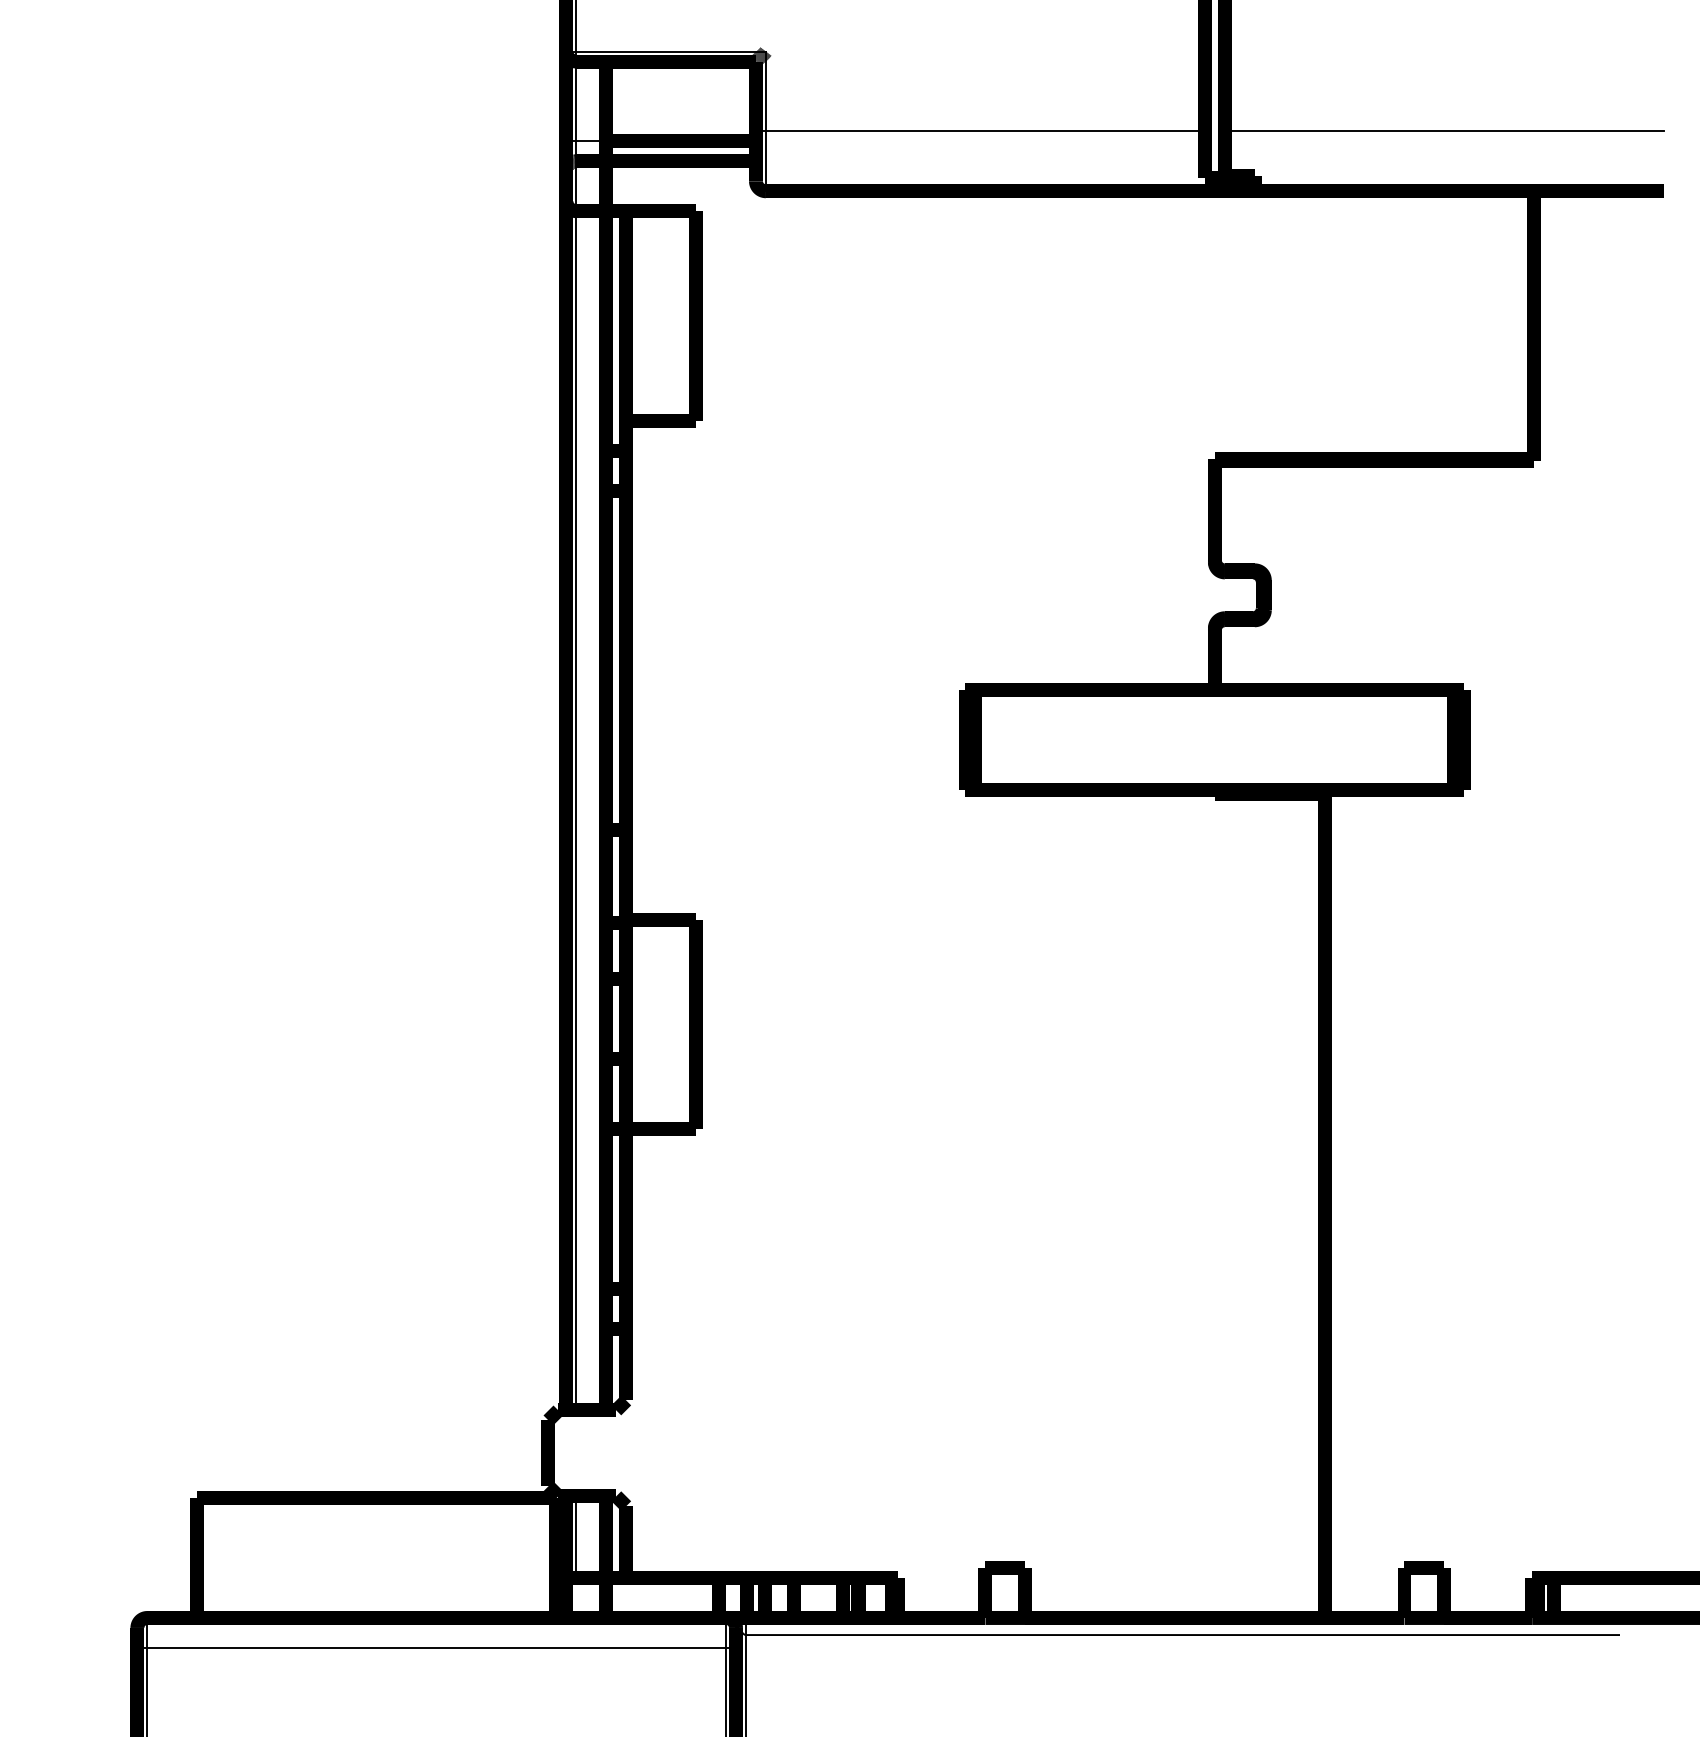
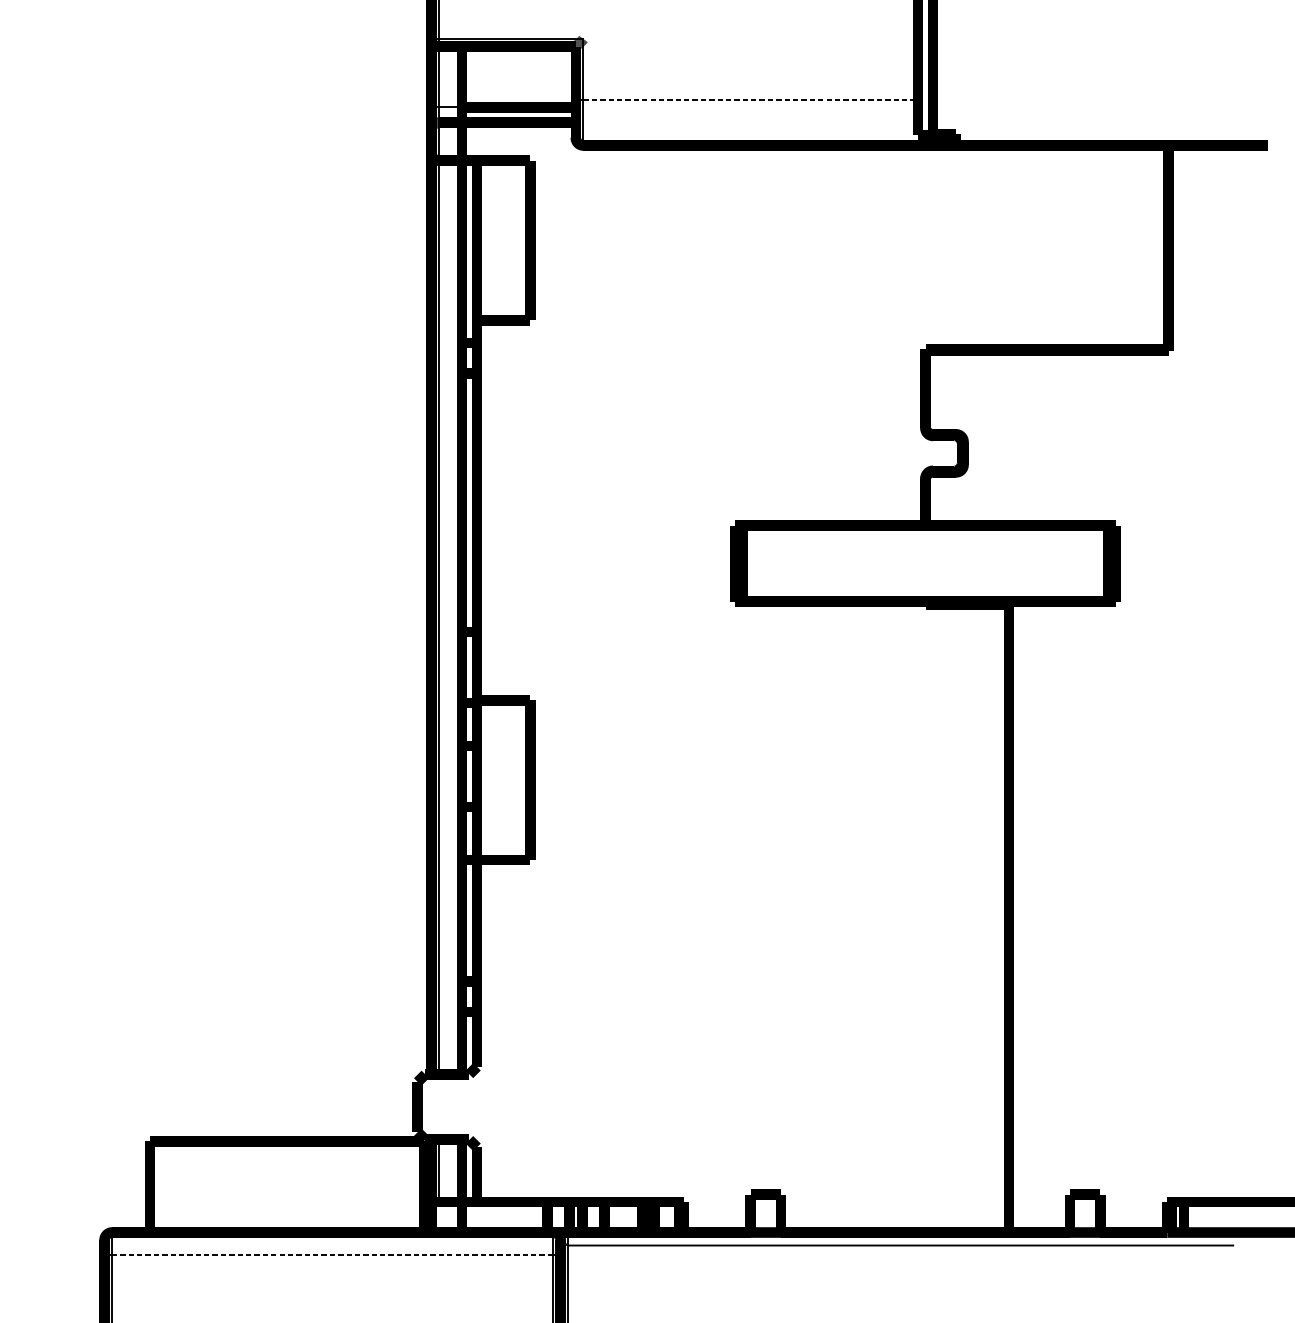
line: (985, 131) -> (750, 99), solid -> dashed
line: (1443, 131) -> (1099, 99), removed
line: (436, 1647) -> (332, 1255), solid -> dashed

